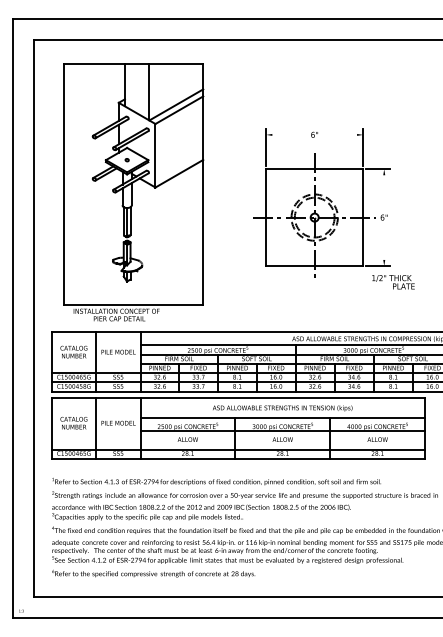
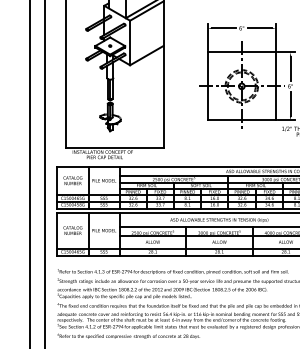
line: (289, 134) -> (224, 28), added
line: (340, 134) -> (259, 28), added
line: (384, 192) -> (290, 68), added
line: (384, 241) -> (290, 103), added

